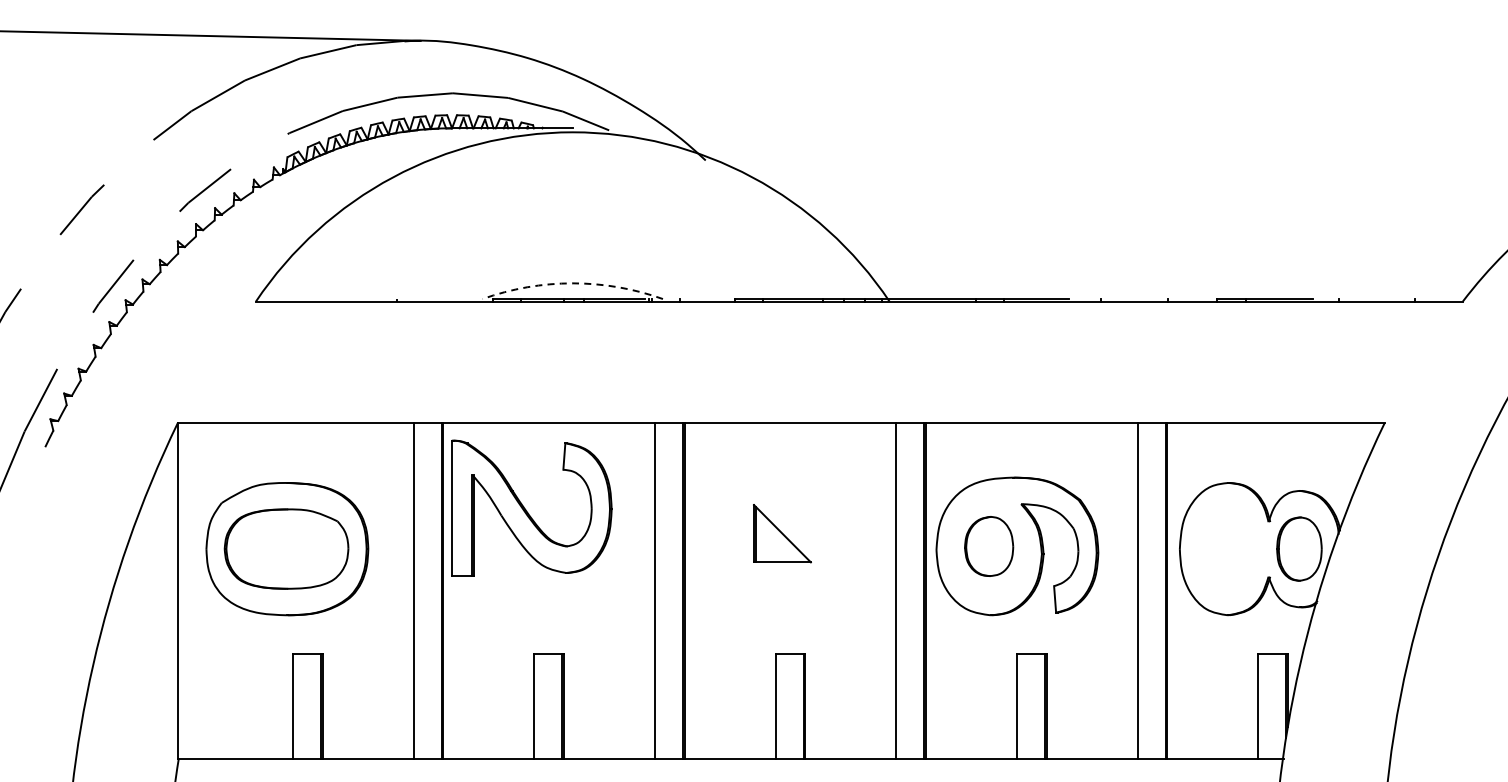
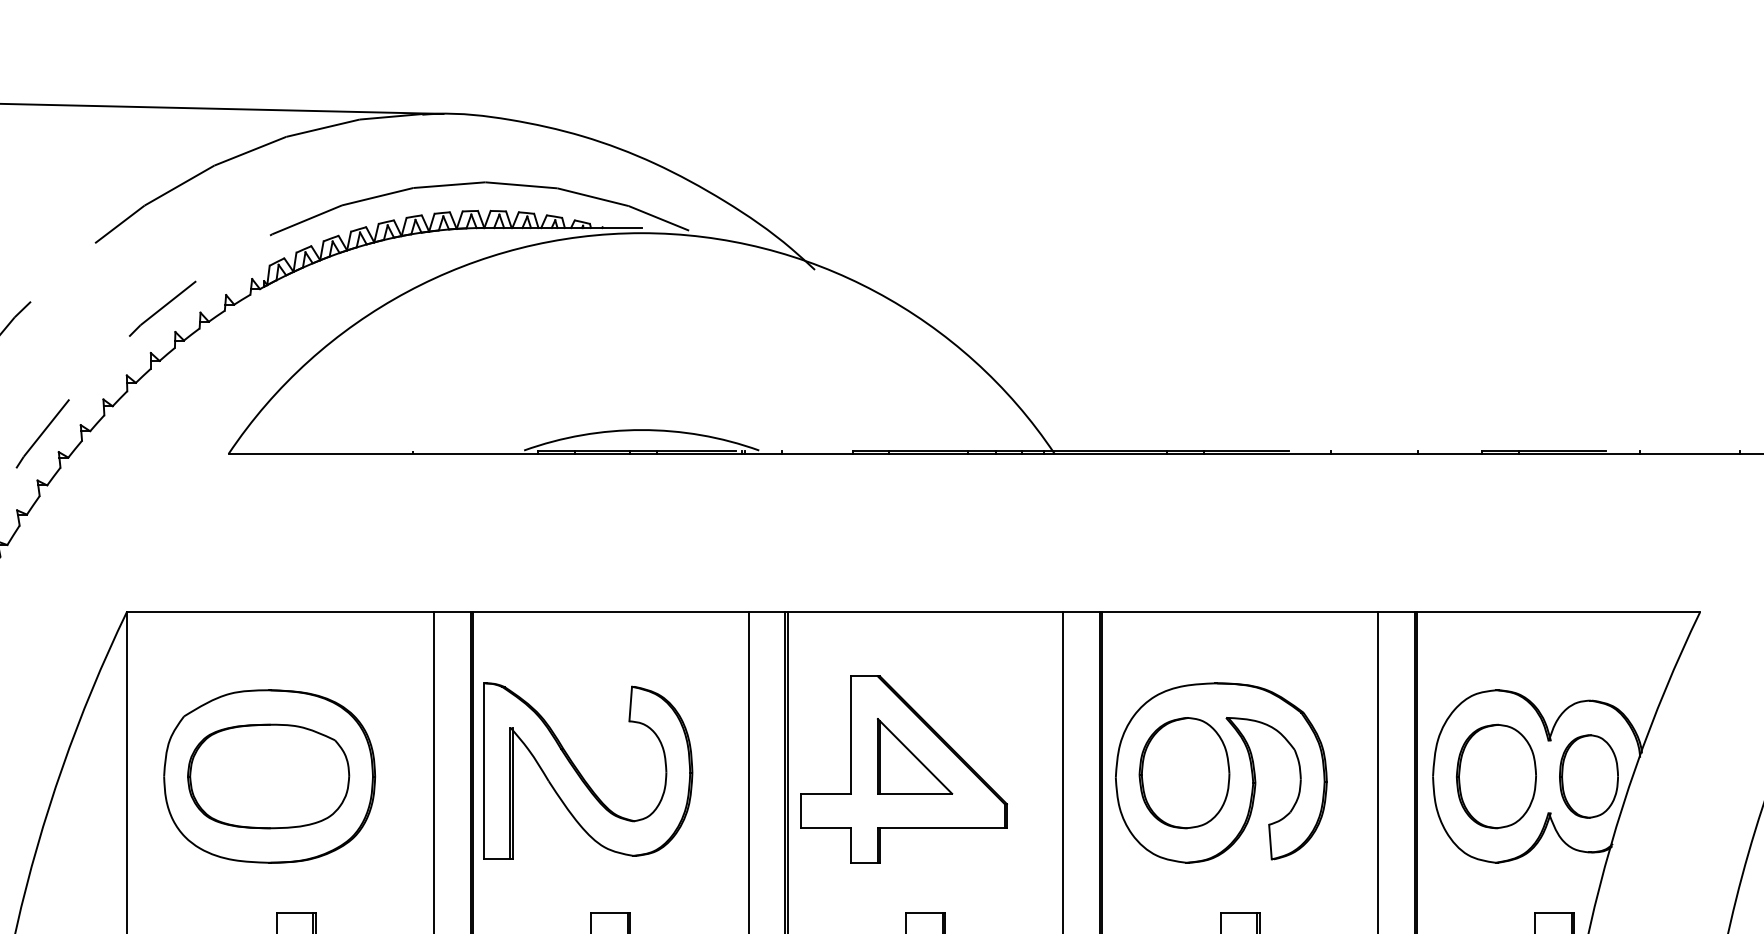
arc: (572, 283) -> (641, 430), dashed -> solid
part: (531, 507) -> (587, 770), moved
part: (774, 543) -> (904, 769), added
part: (988, 546) -> (1183, 773), size x1.43
part: (1228, 548) -> (1496, 775), added

